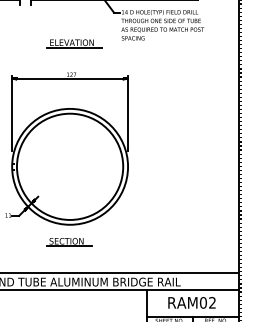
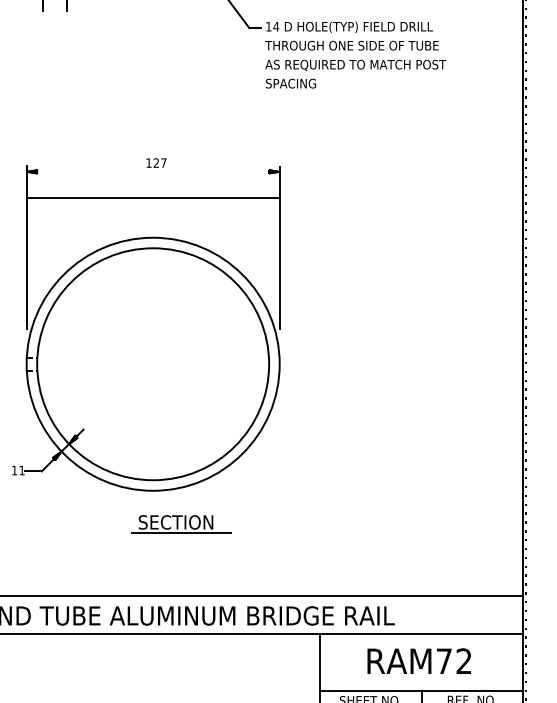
part: (74, 43) -> (162, 94), removed
line: (70, 78) -> (154, 197), moved
part: (69, 242) -> (182, 525), moved
text: (202, 302) -> (442, 660), RAM02 -> RAM72

